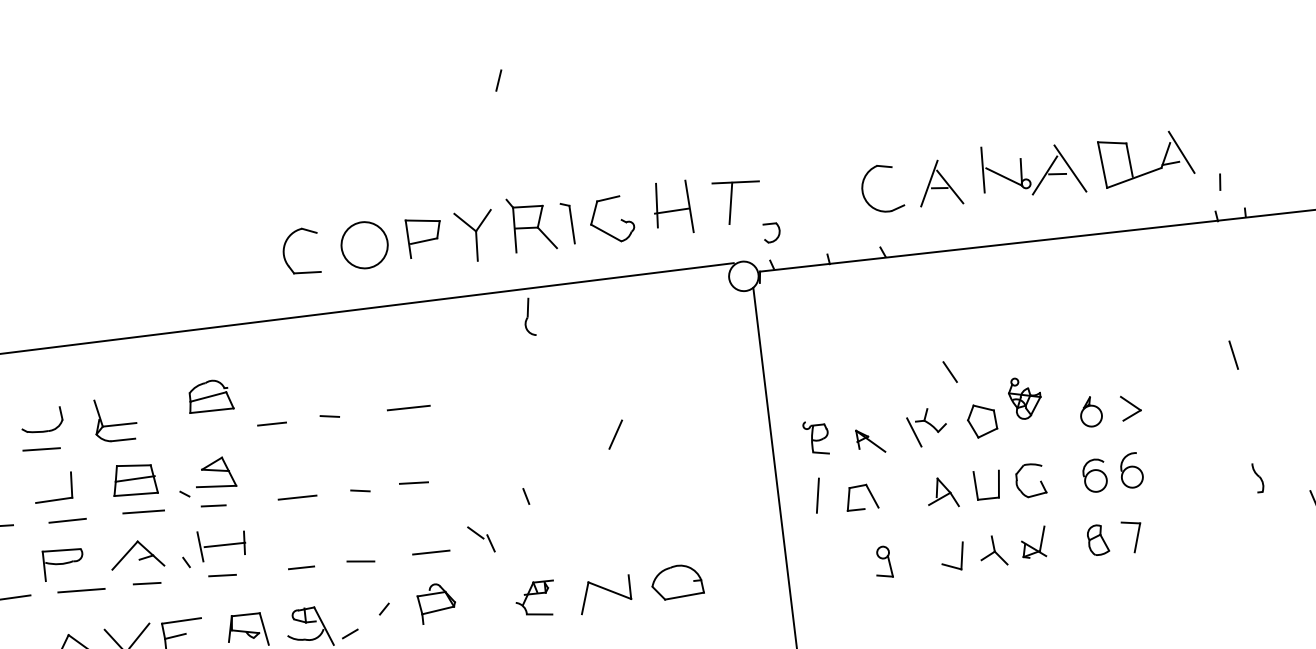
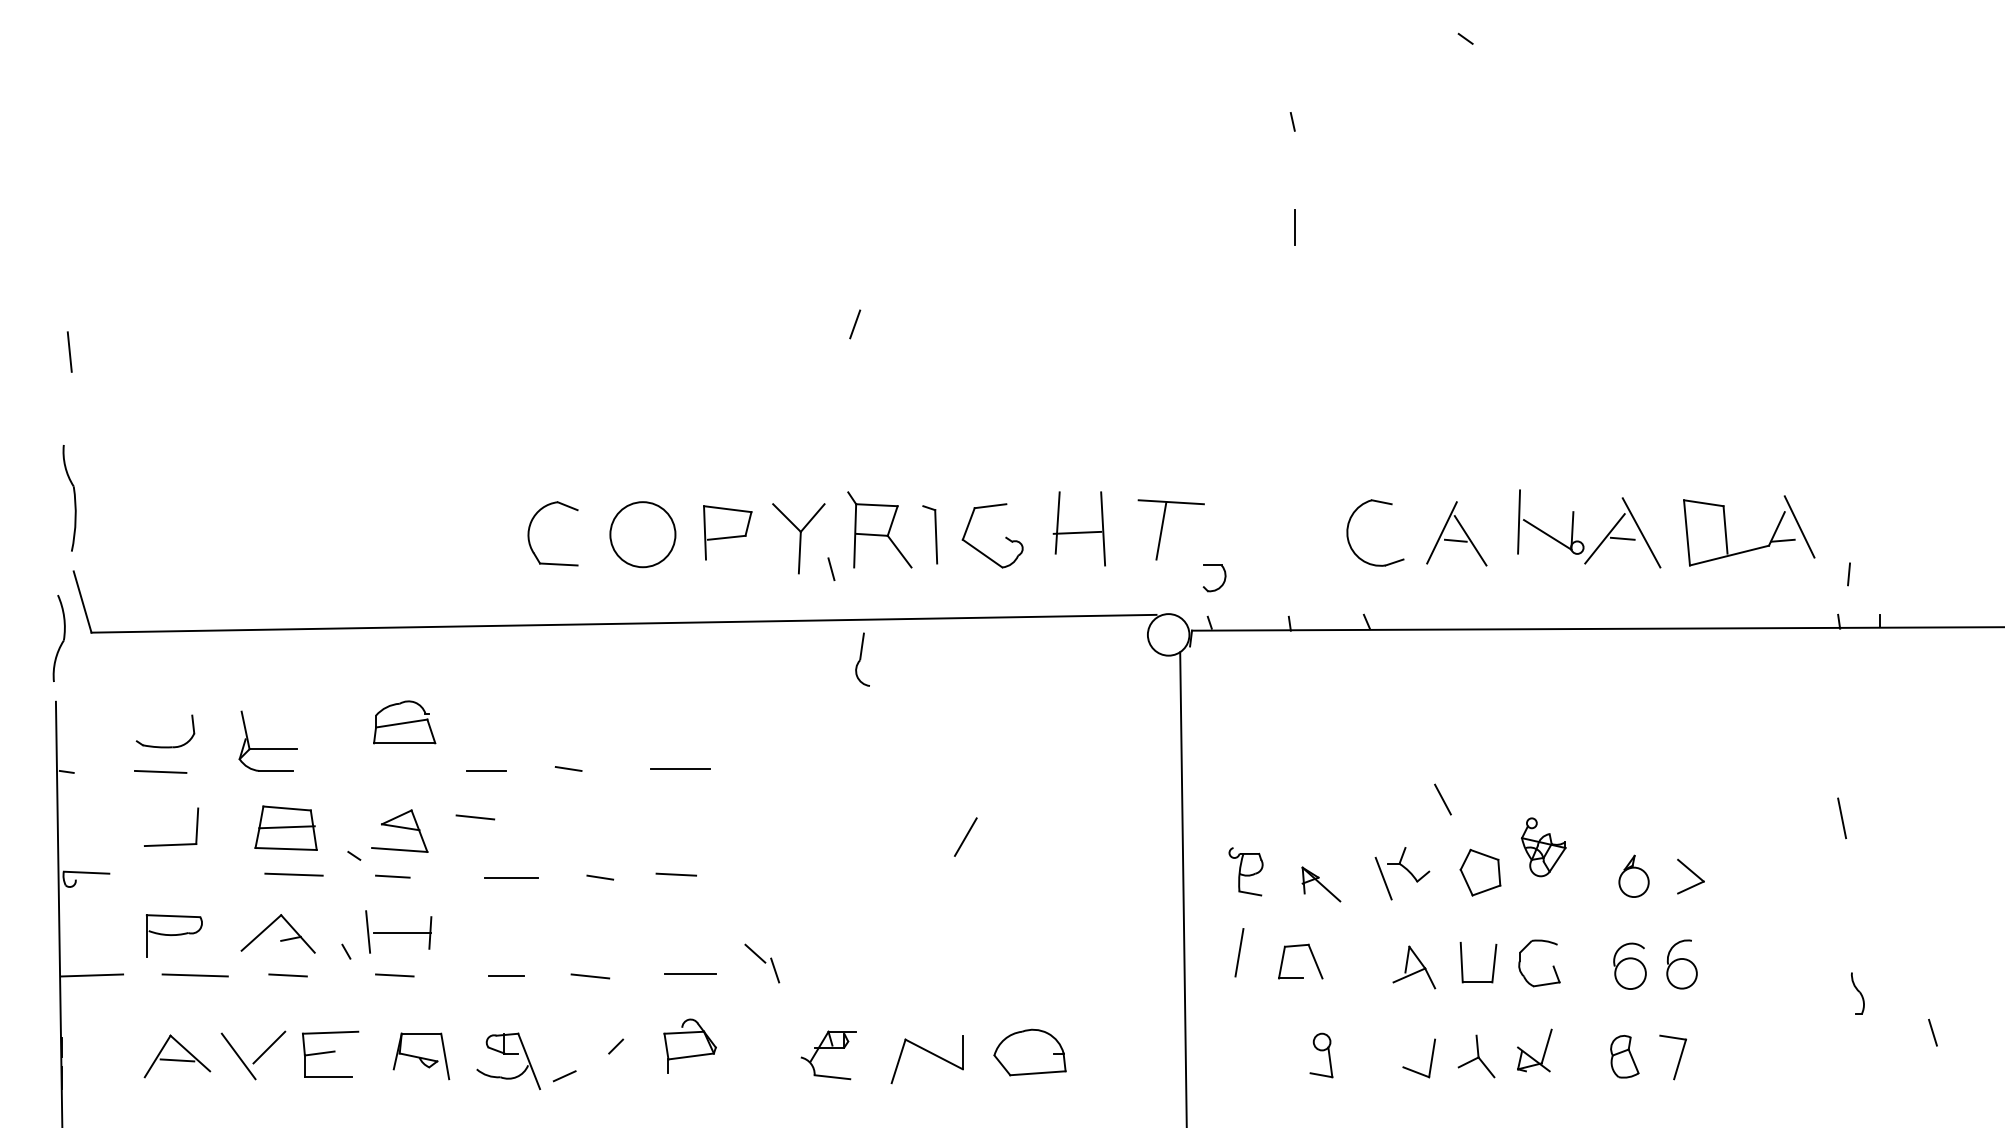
line: (267, 457) -> (475, 817), added
line: (526, 495) -> (831, 568), moved
line: (67, 520) -> (186, 875), removed

